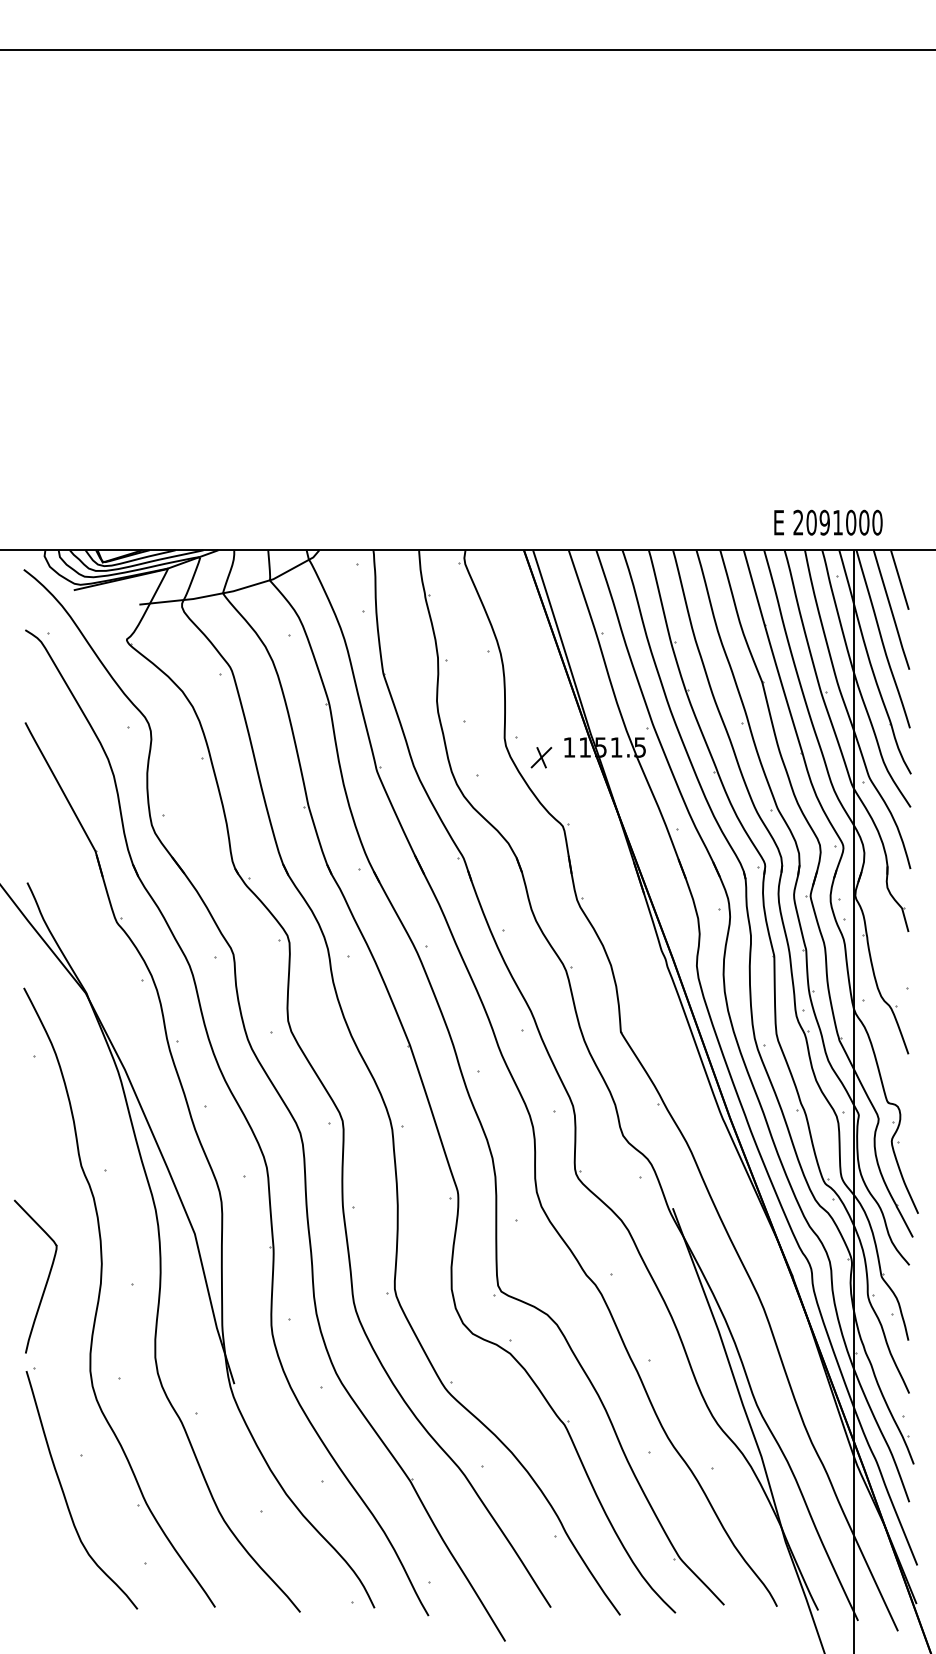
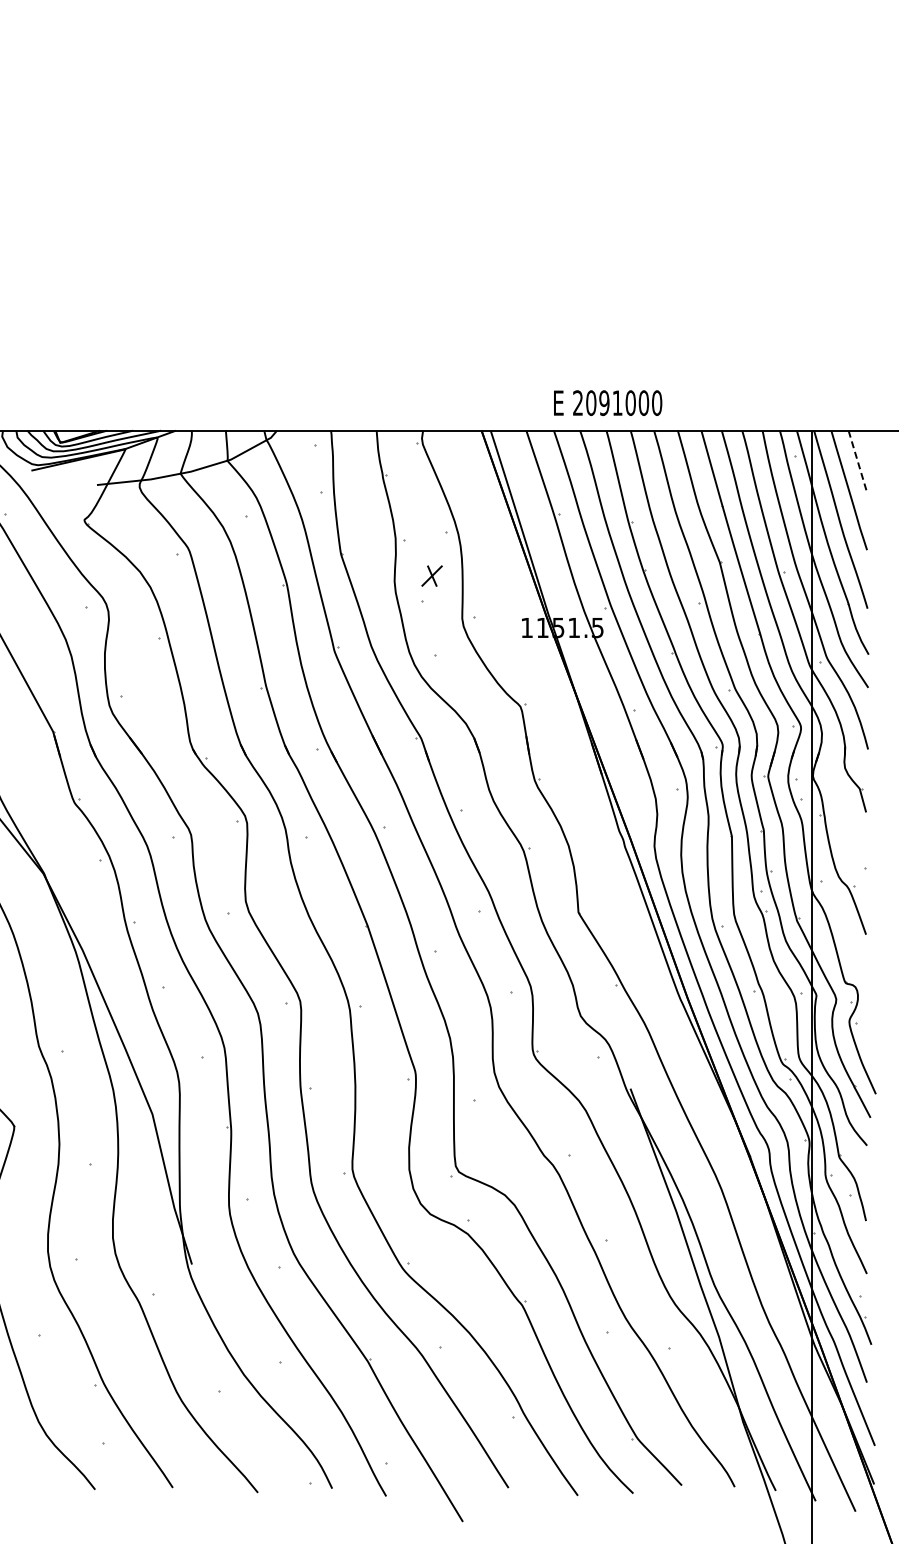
text: (828, 522) -> (608, 402), moved
line: (899, 579) -> (857, 459), solid -> dashed
part: (541, 757) -> (432, 575), moved

